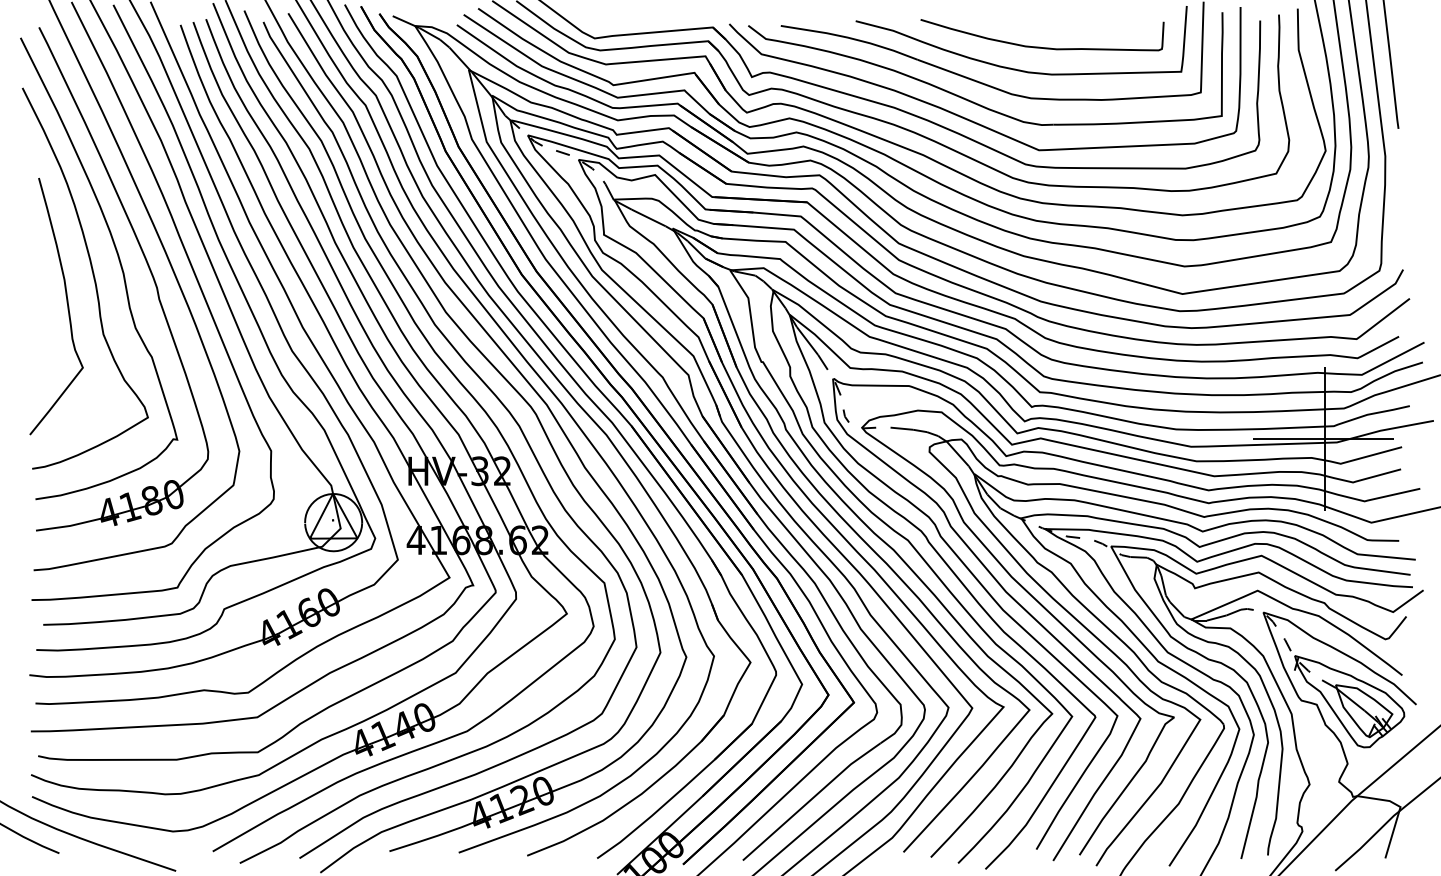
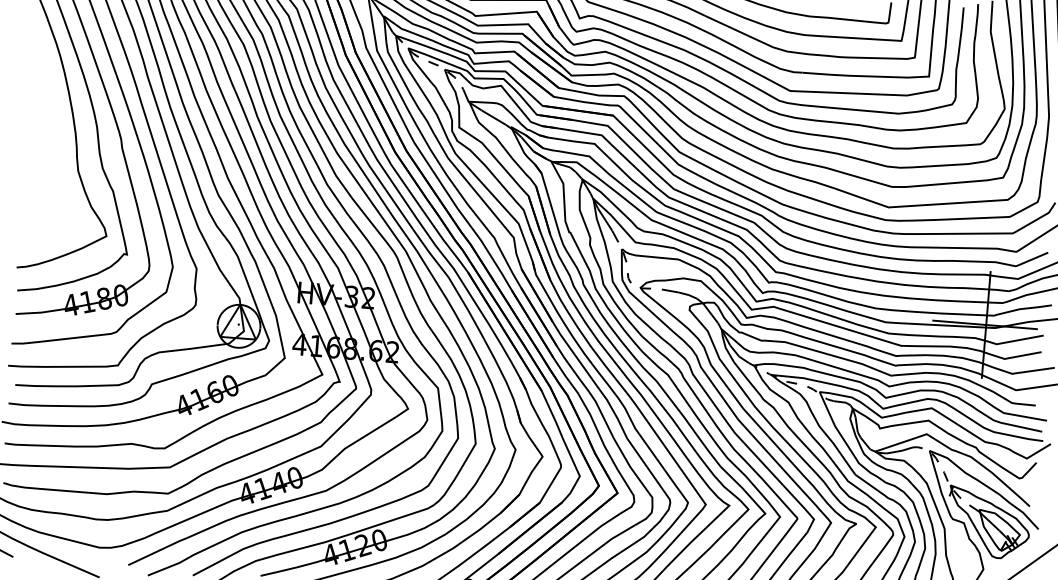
curve: (66, 303) -> (52, 145), removed

